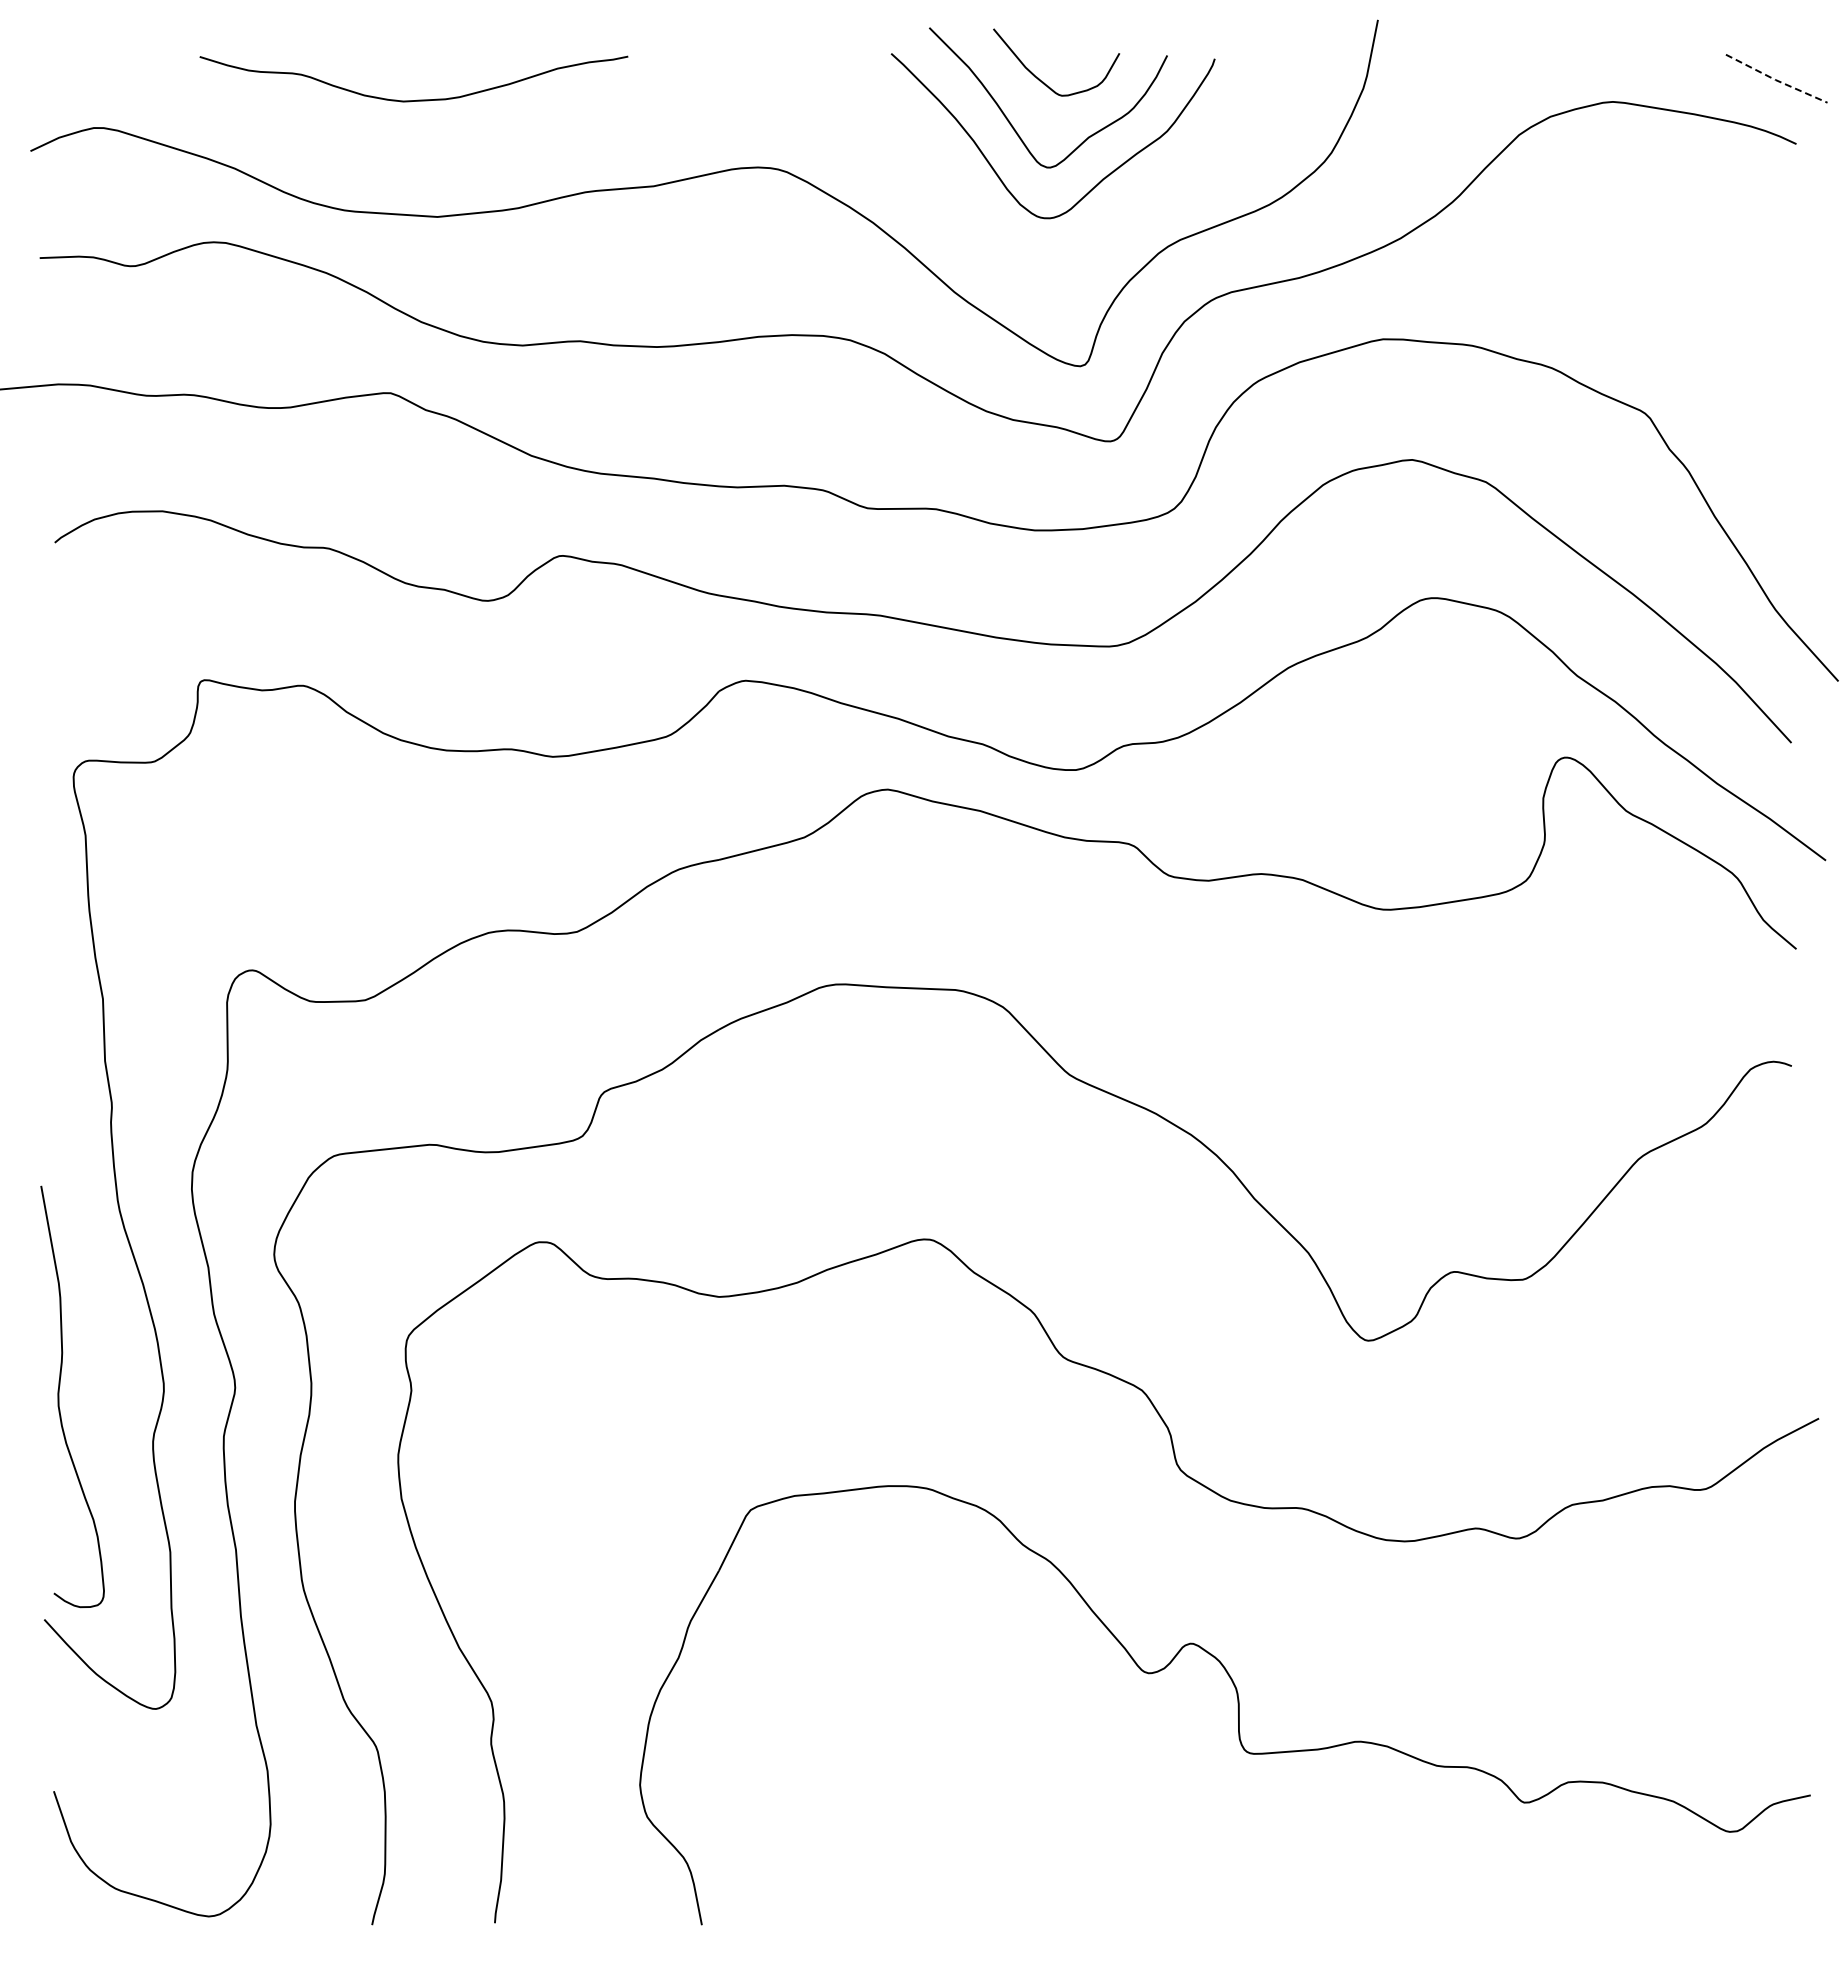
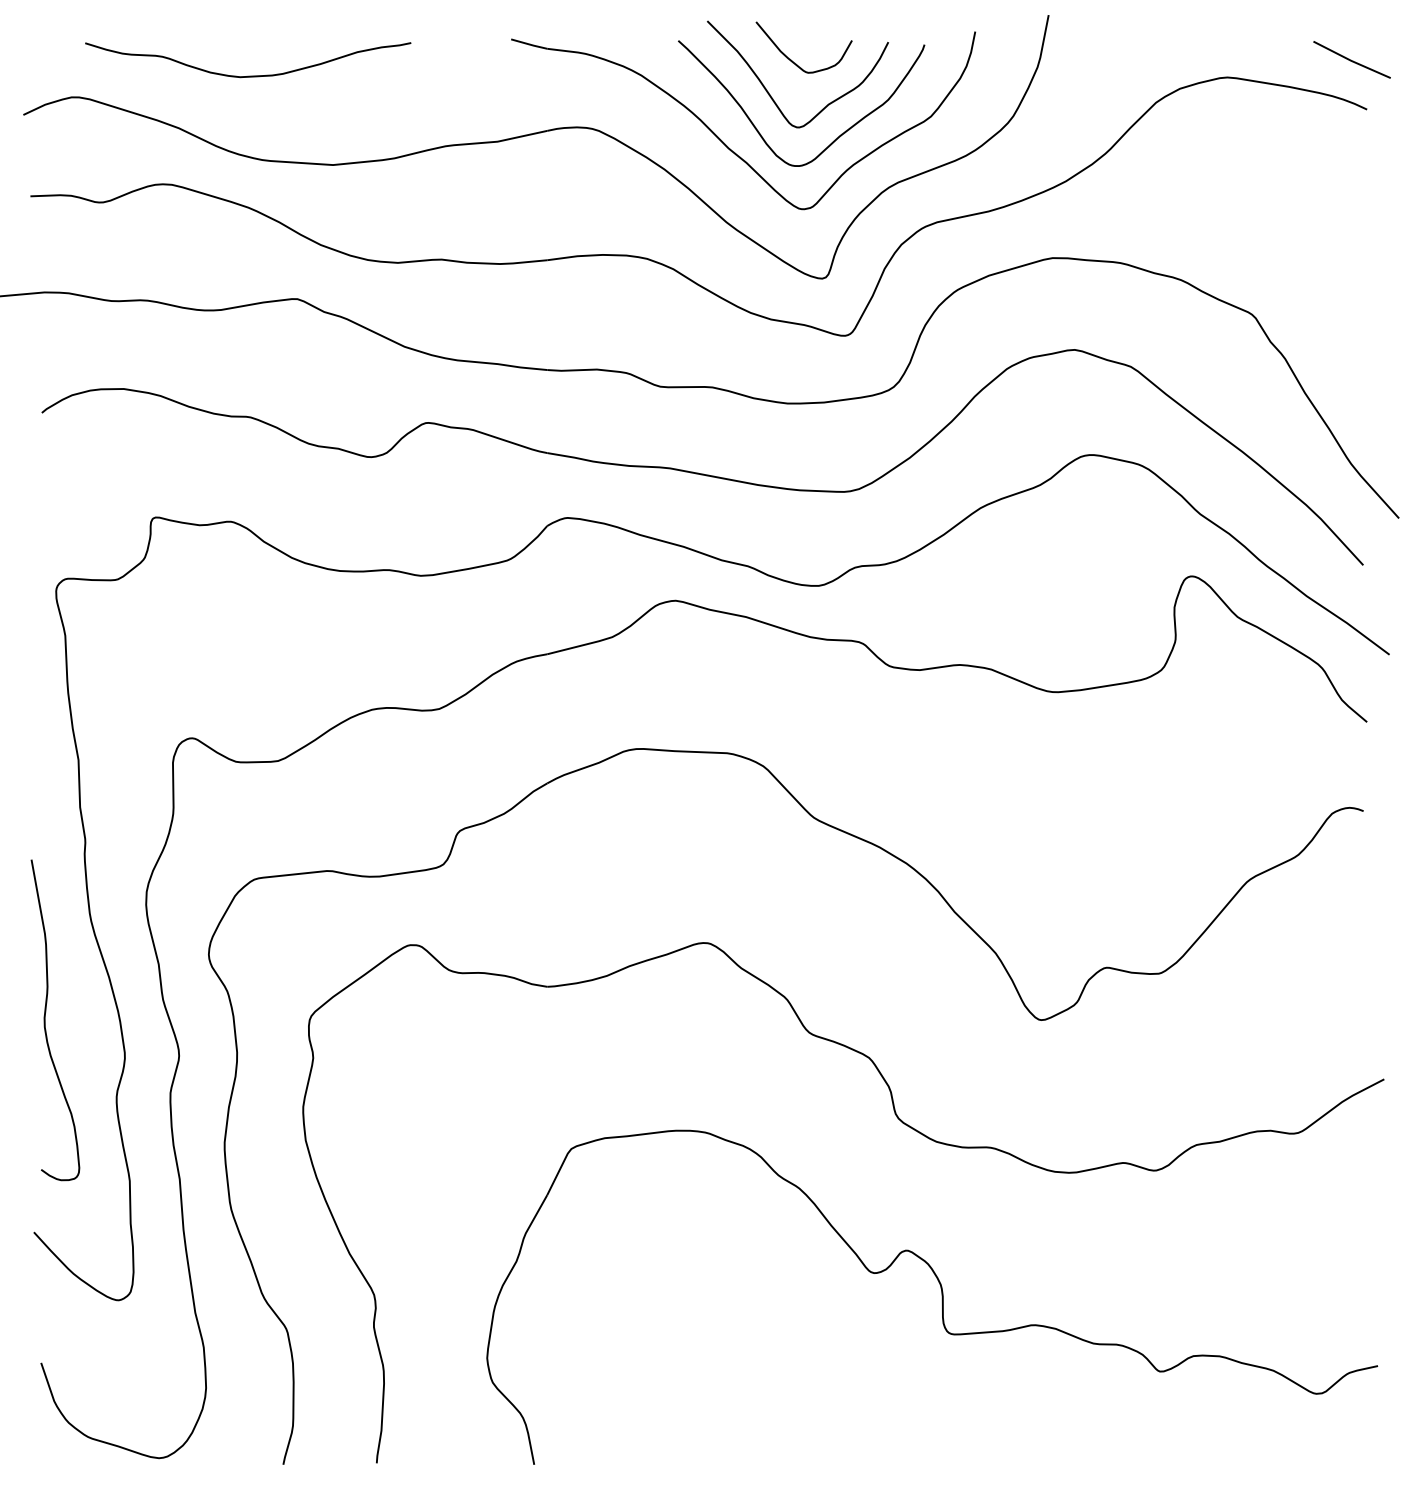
line: (1775, 79) -> (1351, 60), dashed -> solid
curve: (417, 99) -> (250, 75), moved
part: (949, 185) -> (722, 141), added
curve: (59, 1396) -> (45, 1019), moved

